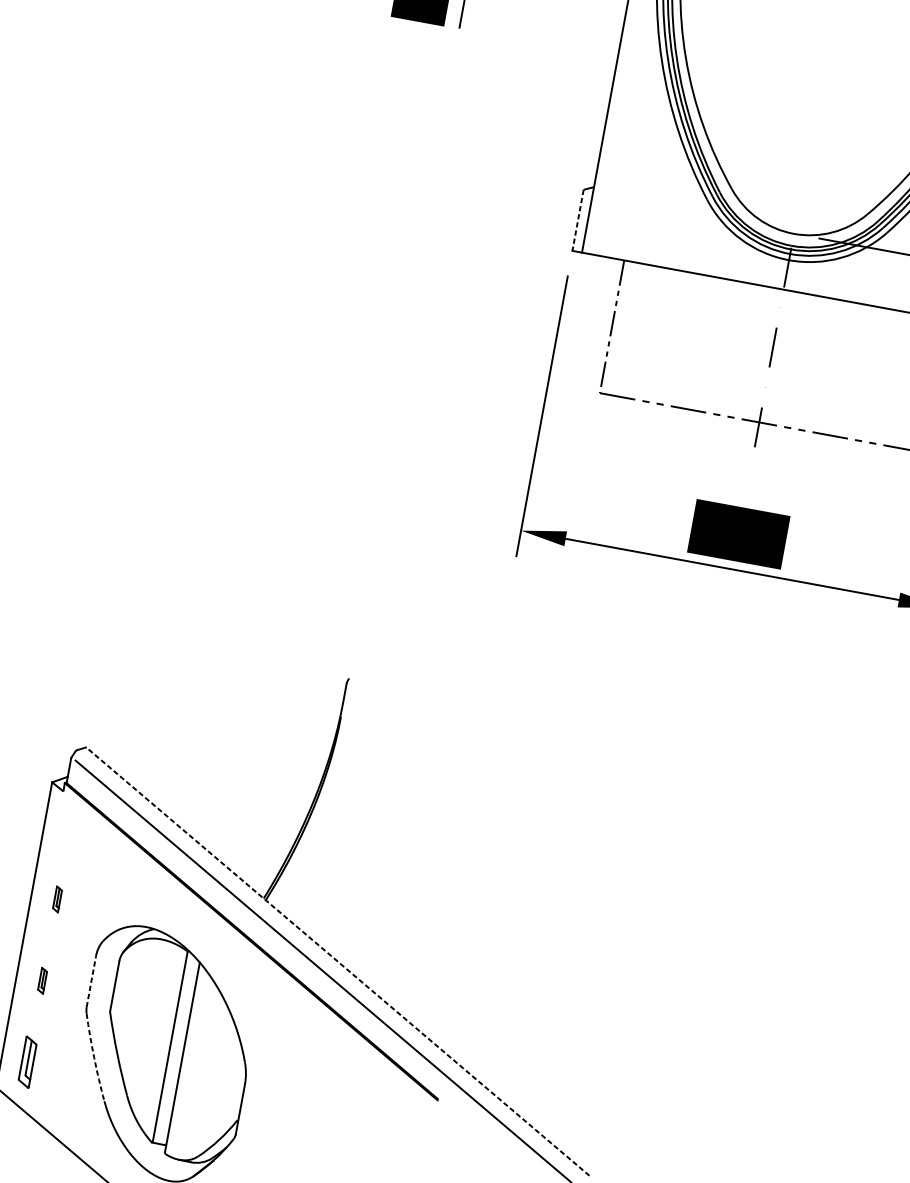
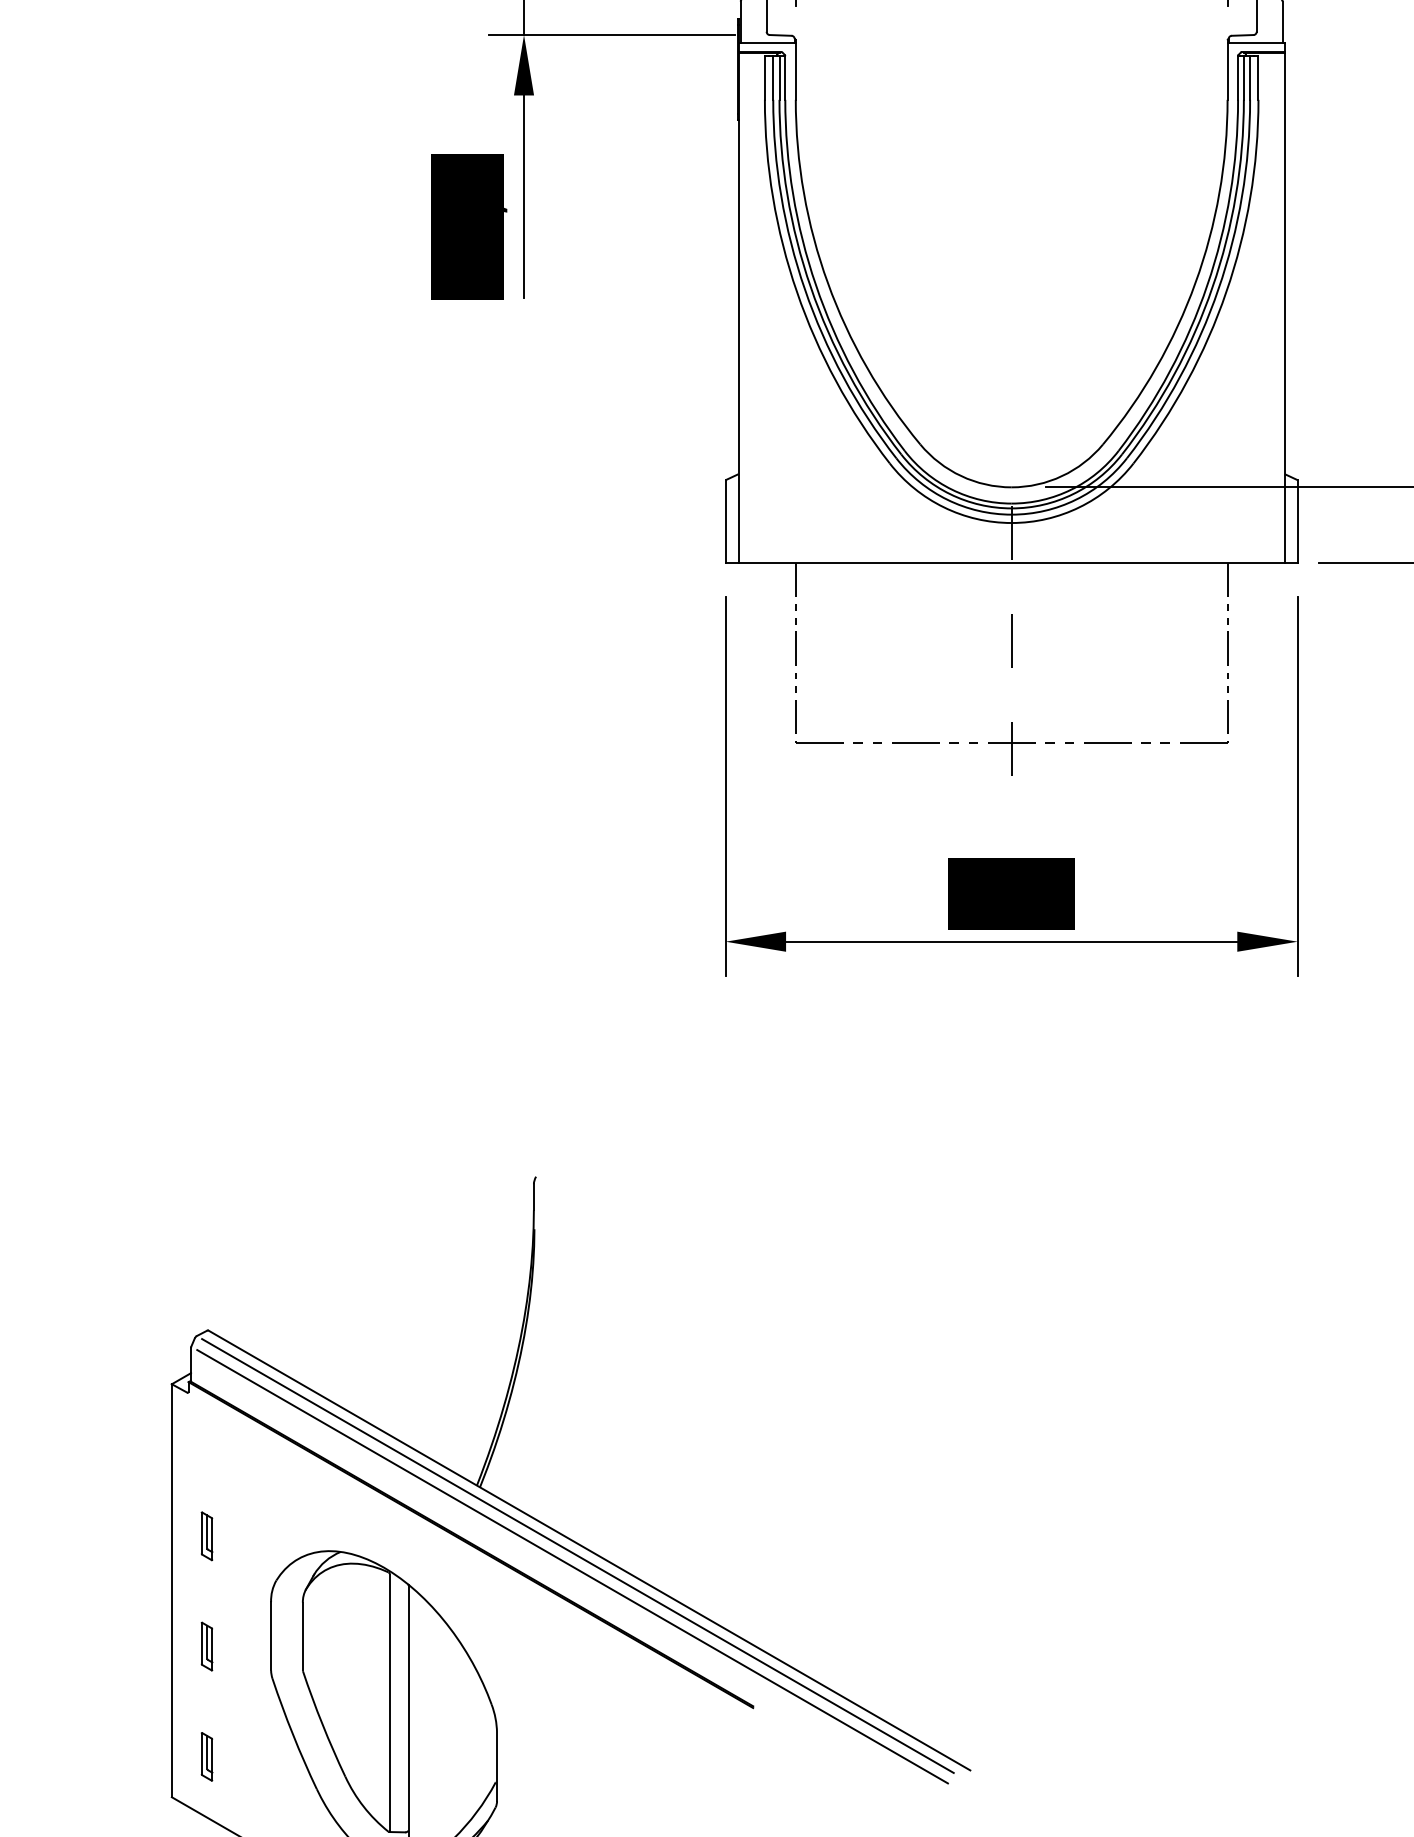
line: (577, 221) -> (725, 522), dashed -> solid
part: (57, 899) -> (206, 1536), size x1.43
line: (338, 961) -> (589, 1550), dashed -> solid
line: (328, 963) -> (577, 1555), added
part: (42, 980) -> (206, 1646), size x1.43
line: (91, 981) -> (271, 1635), dashed -> solid
arc: (94, 1057) -> (293, 1734), dashed -> solid
part: (27, 1061) -> (206, 1756), size x0.71

